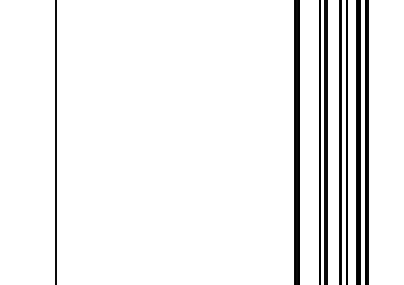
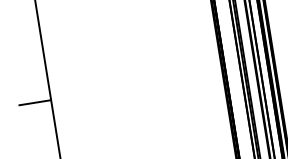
line: (32, 189) -> (34, 103), added

